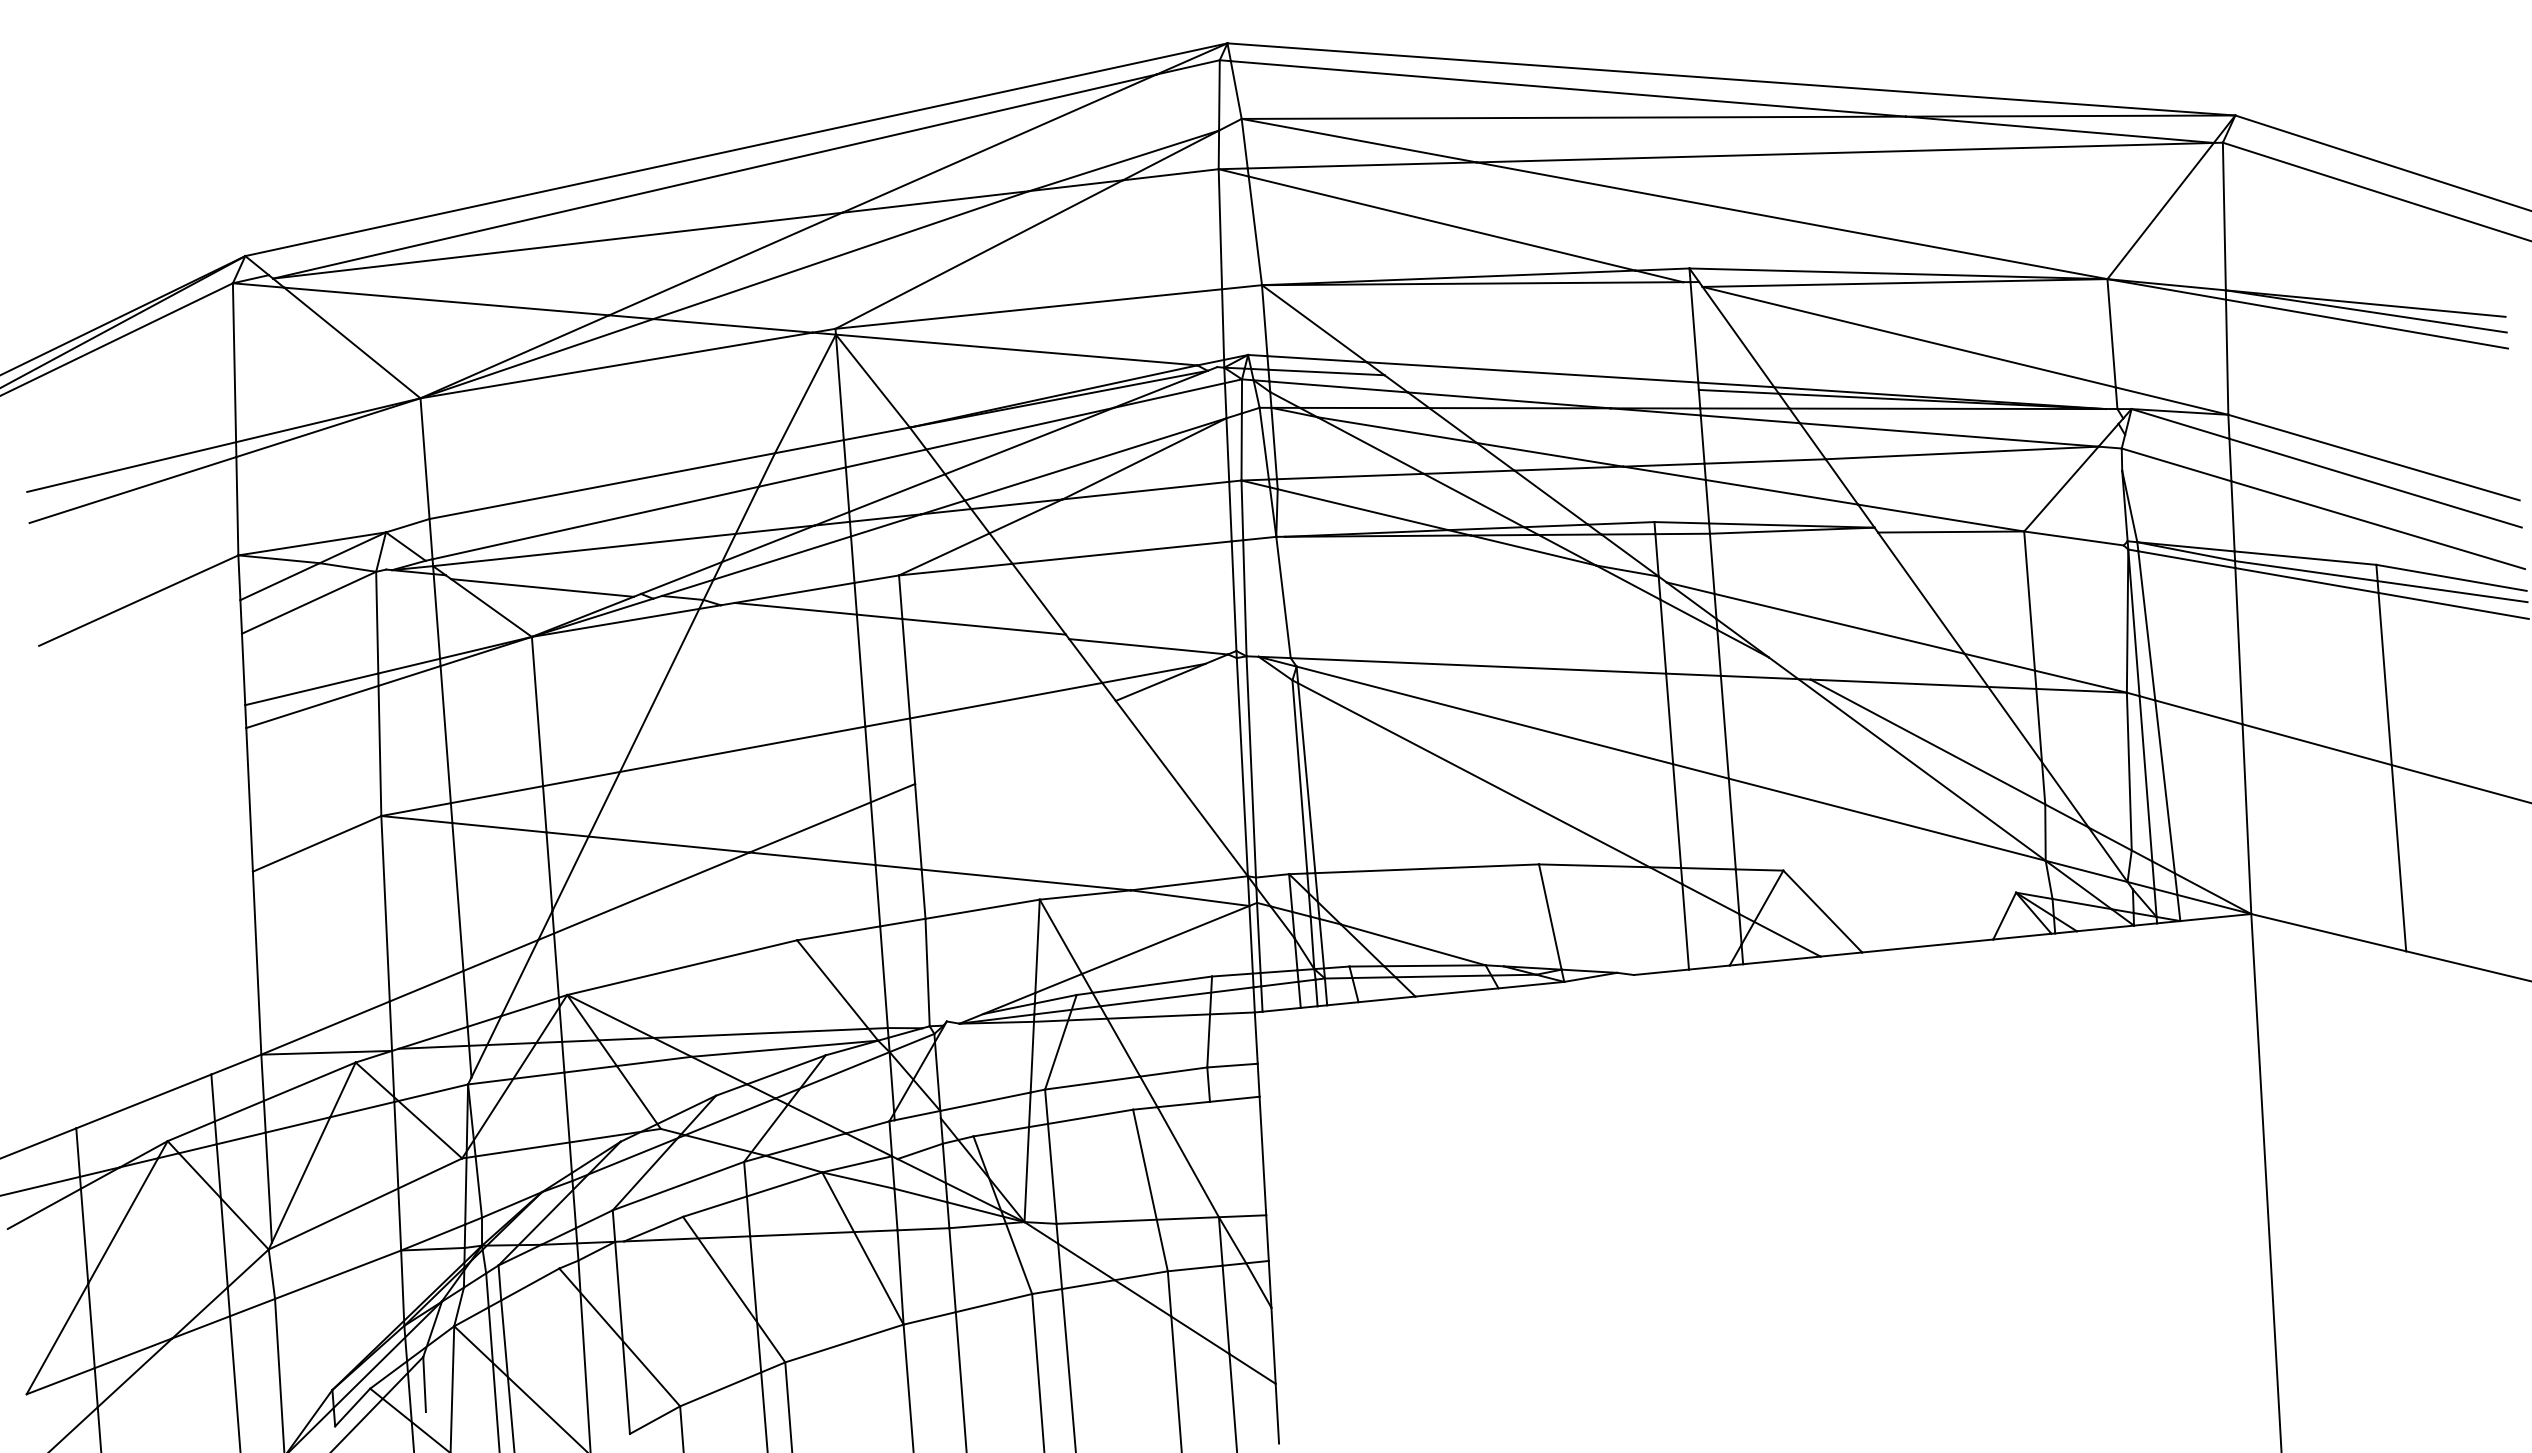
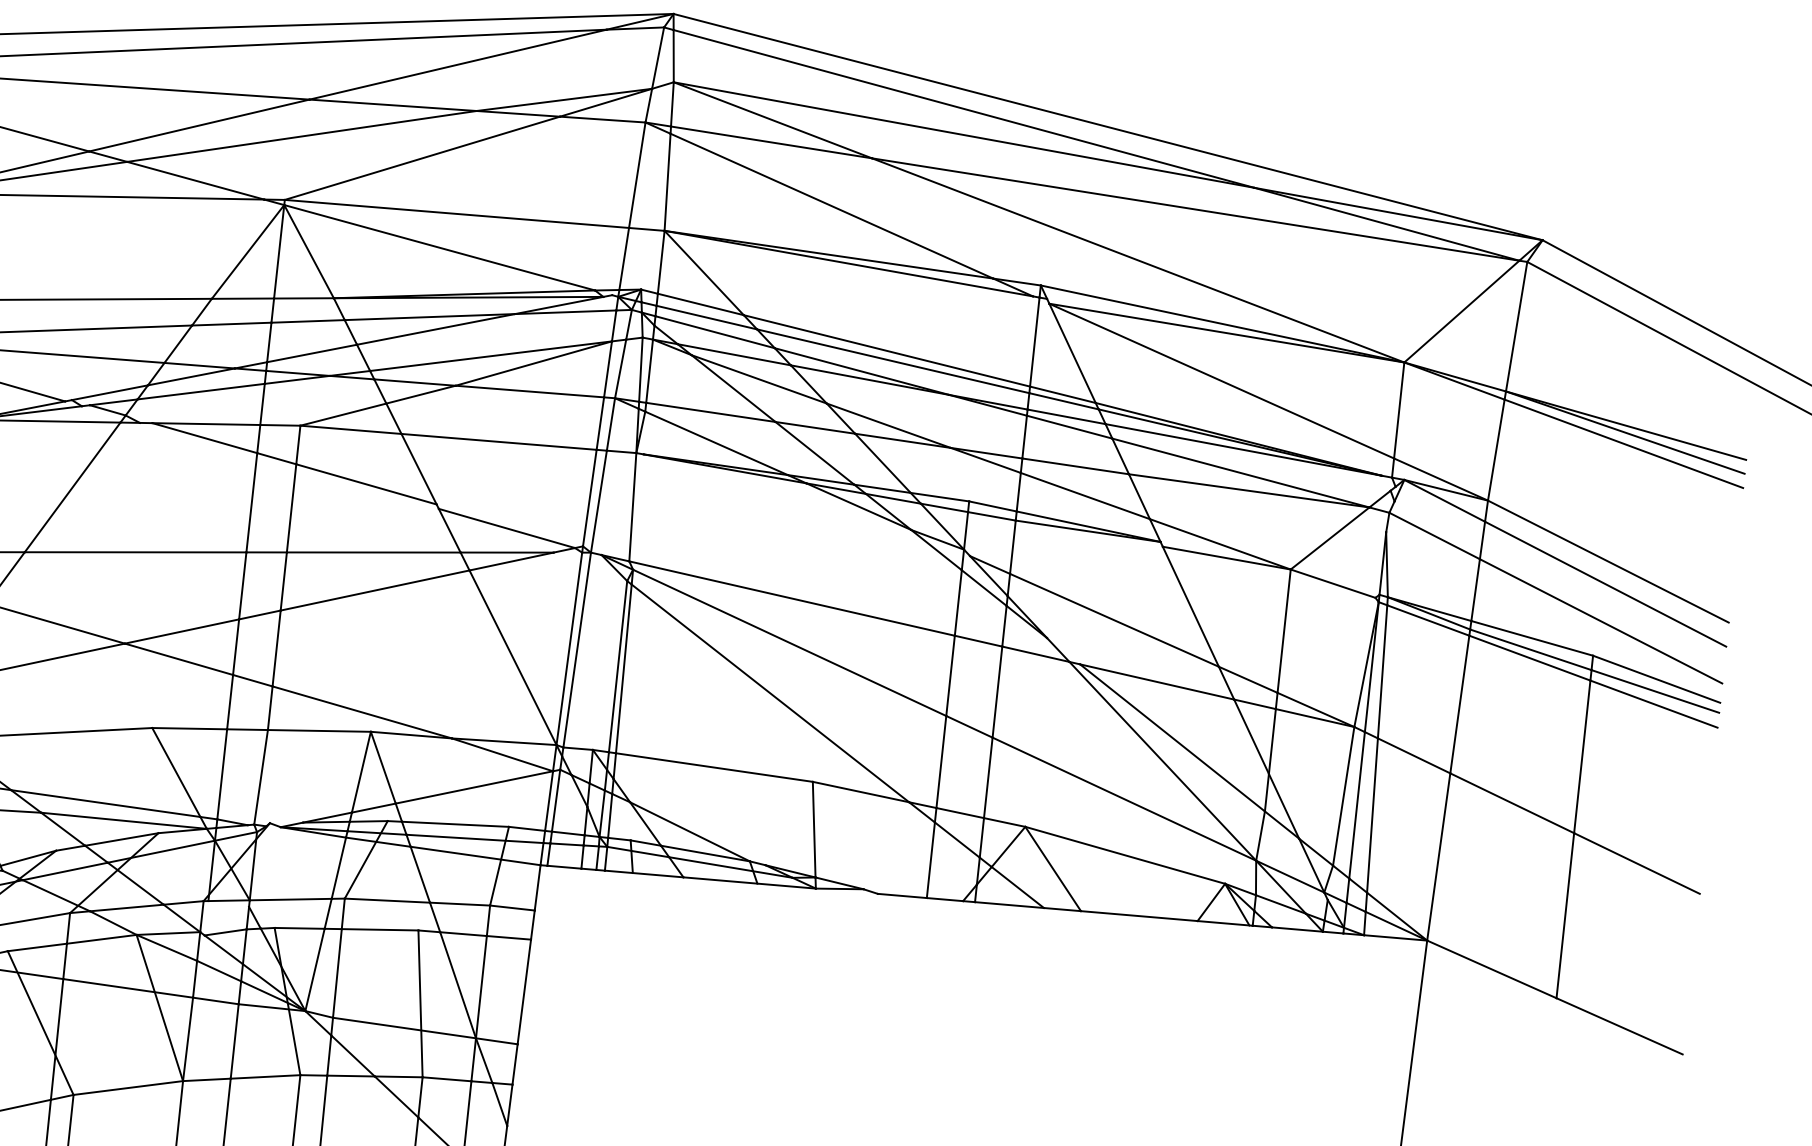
line: (1541, 382) -> (893, 361), added
line: (1015, 742) -> (375, 590), added
line: (1899, 881) -> (1125, 855), added
line: (1213, 1159) -> (480, 986), added

